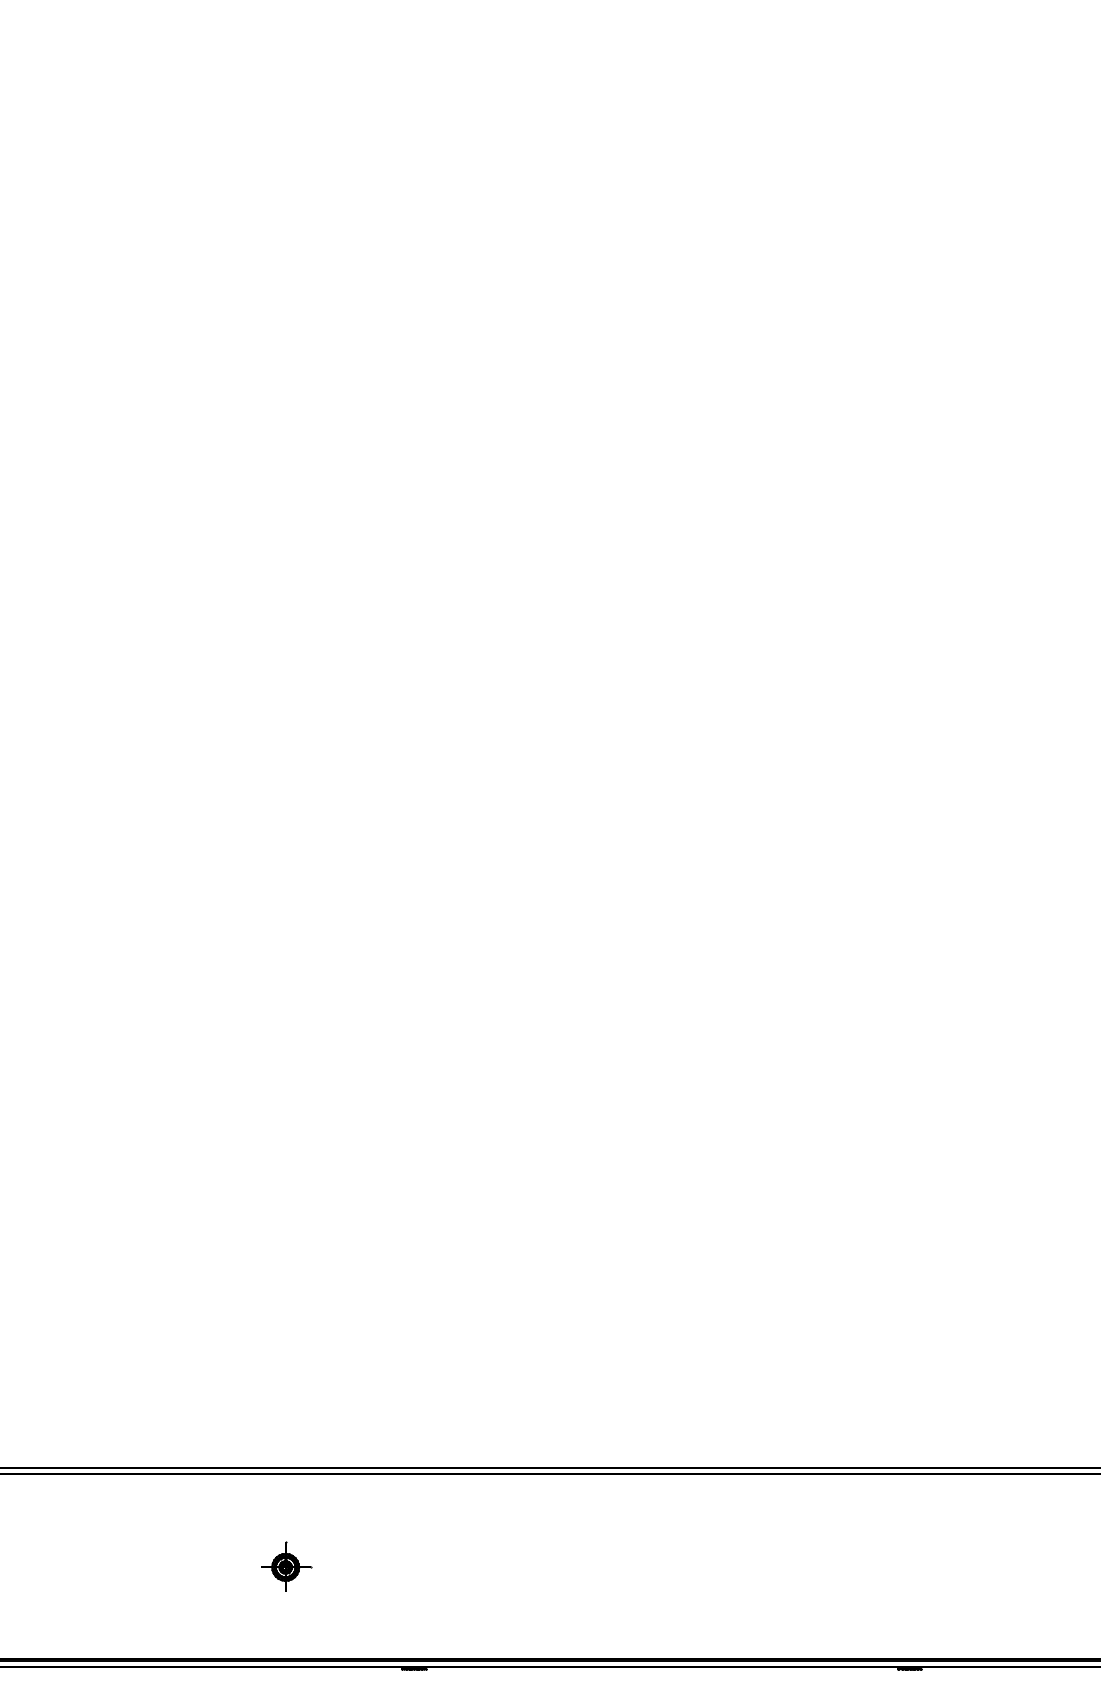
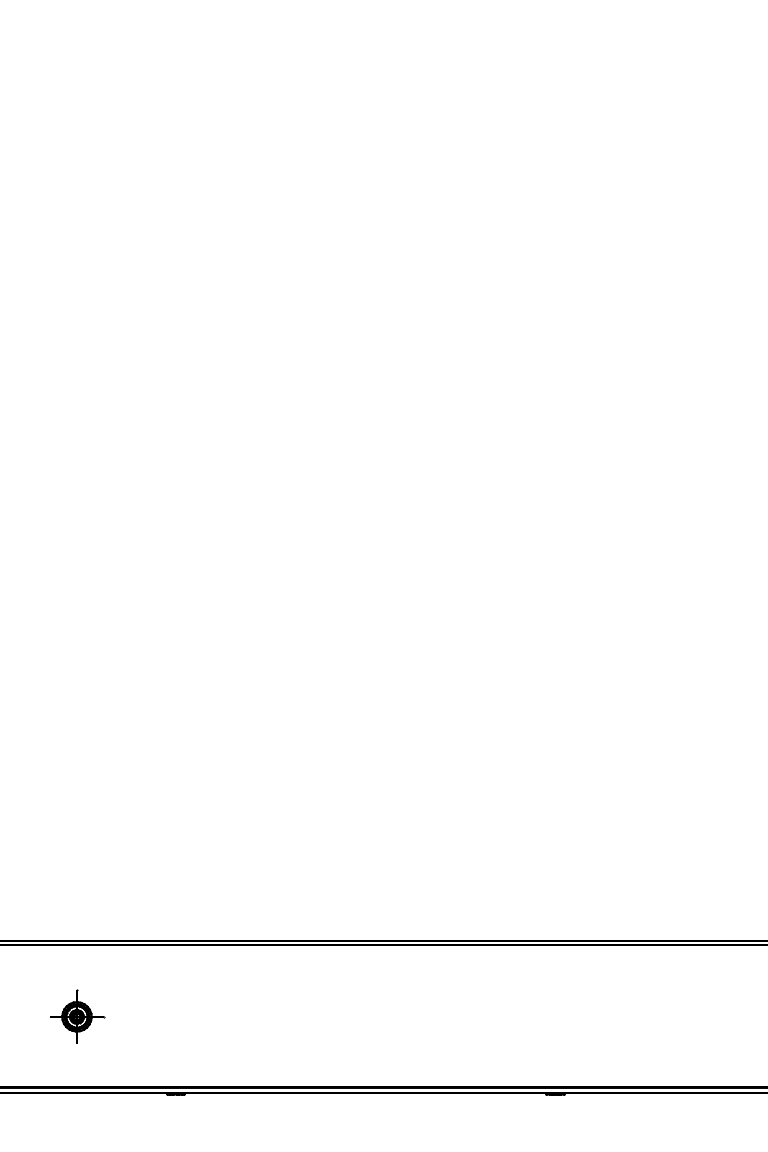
part: (286, 1566) -> (77, 1016), size x1.43

